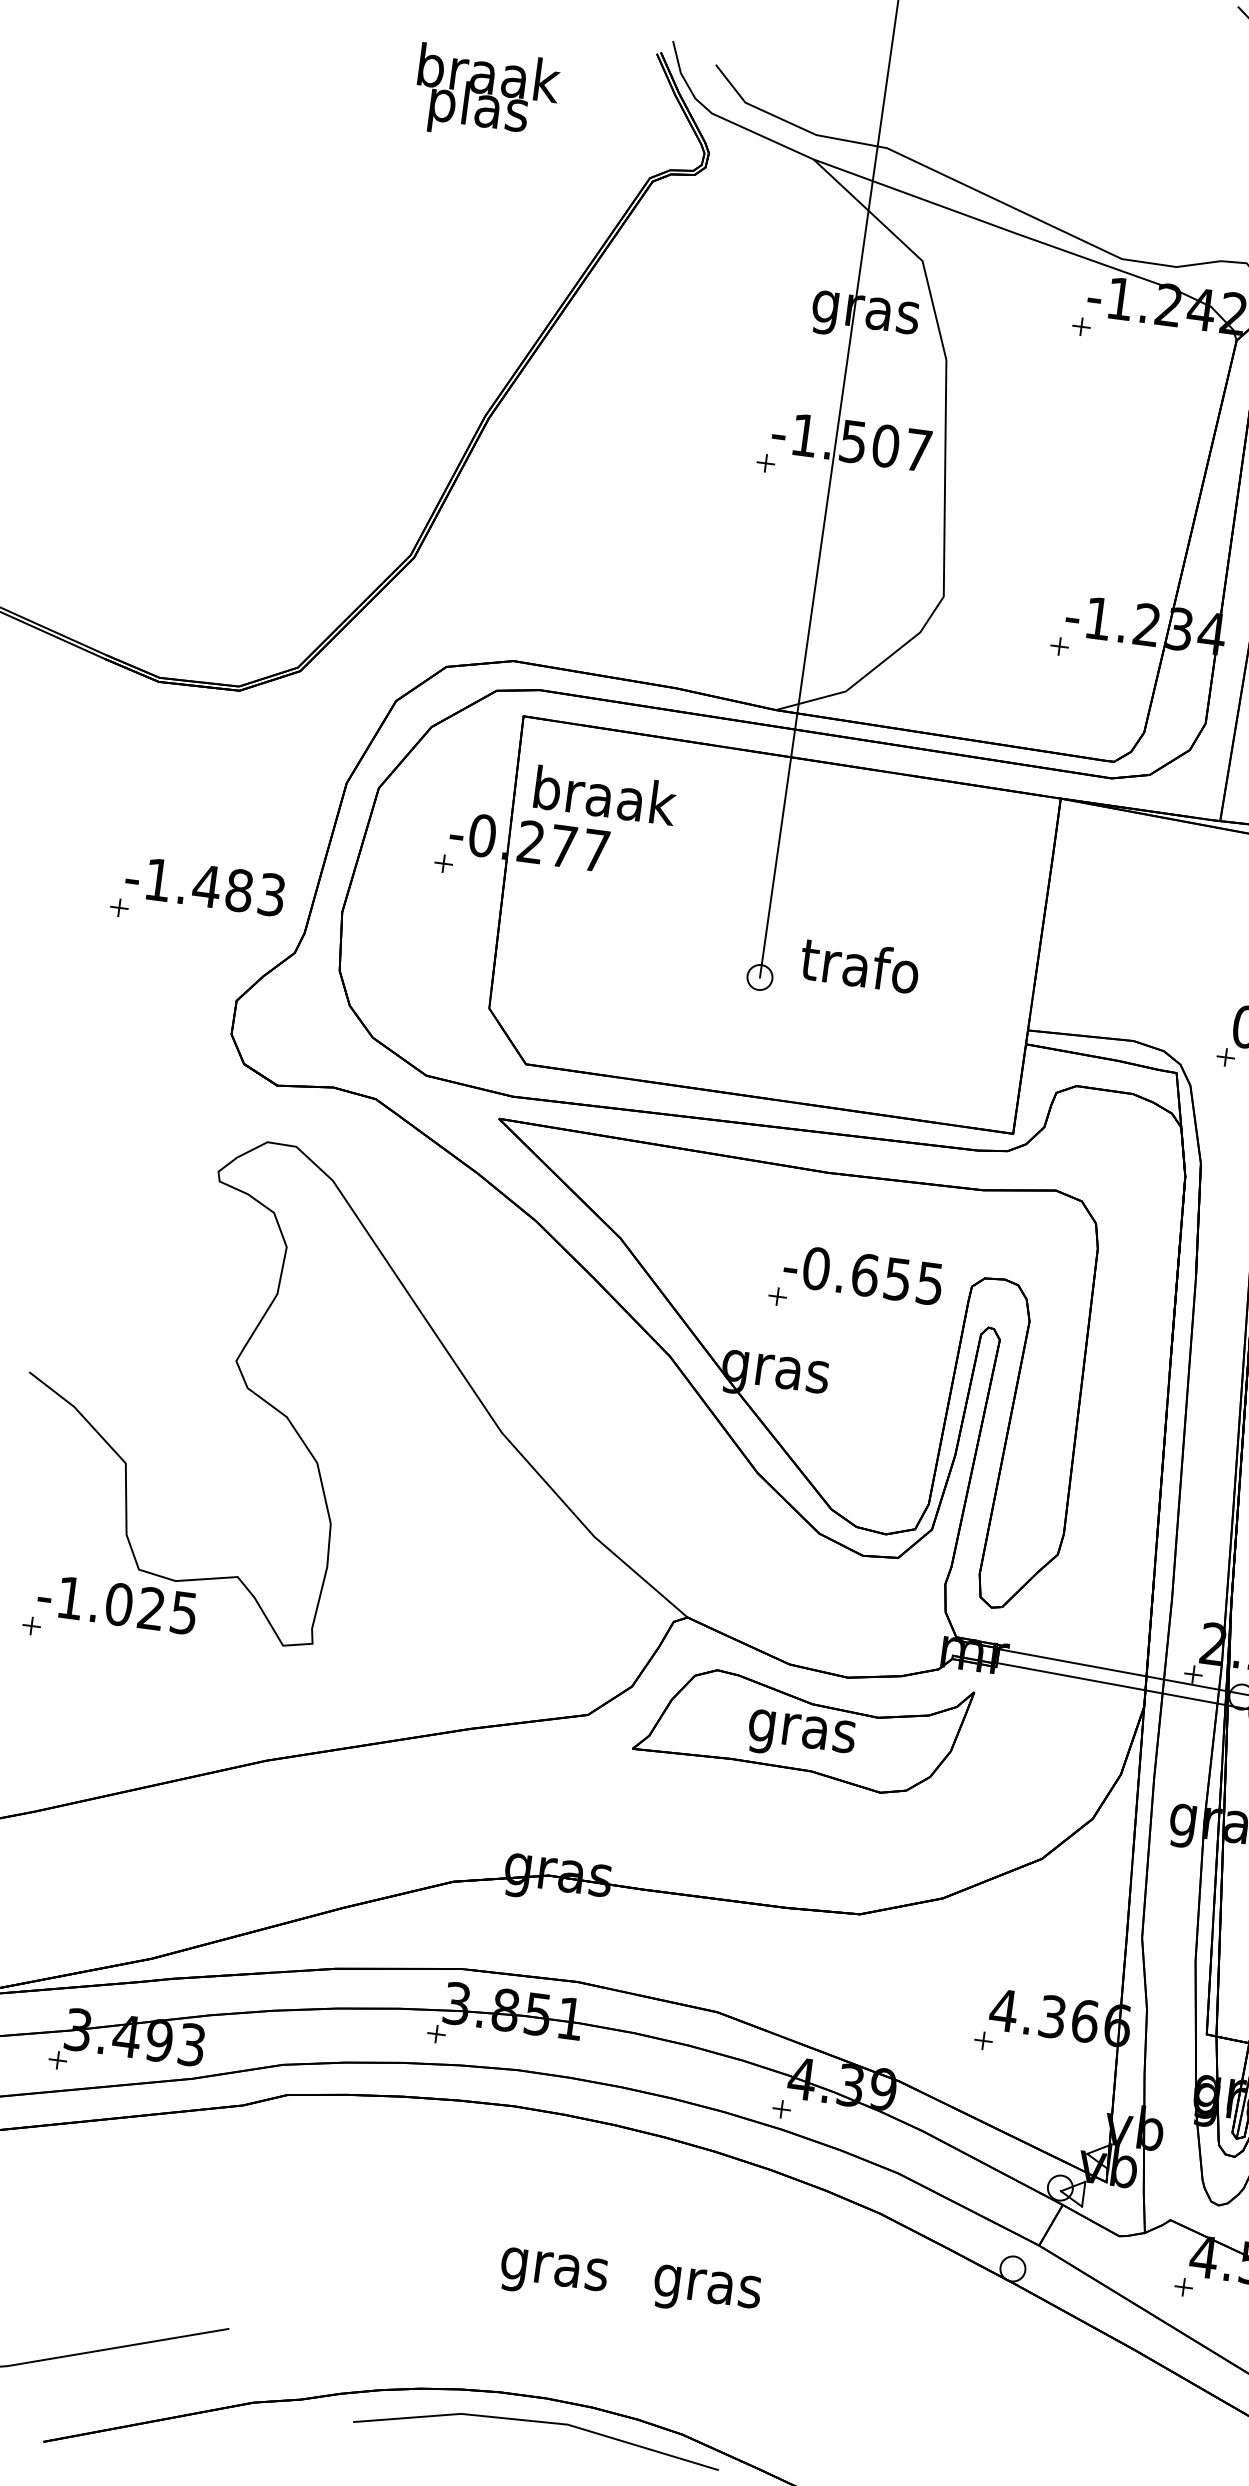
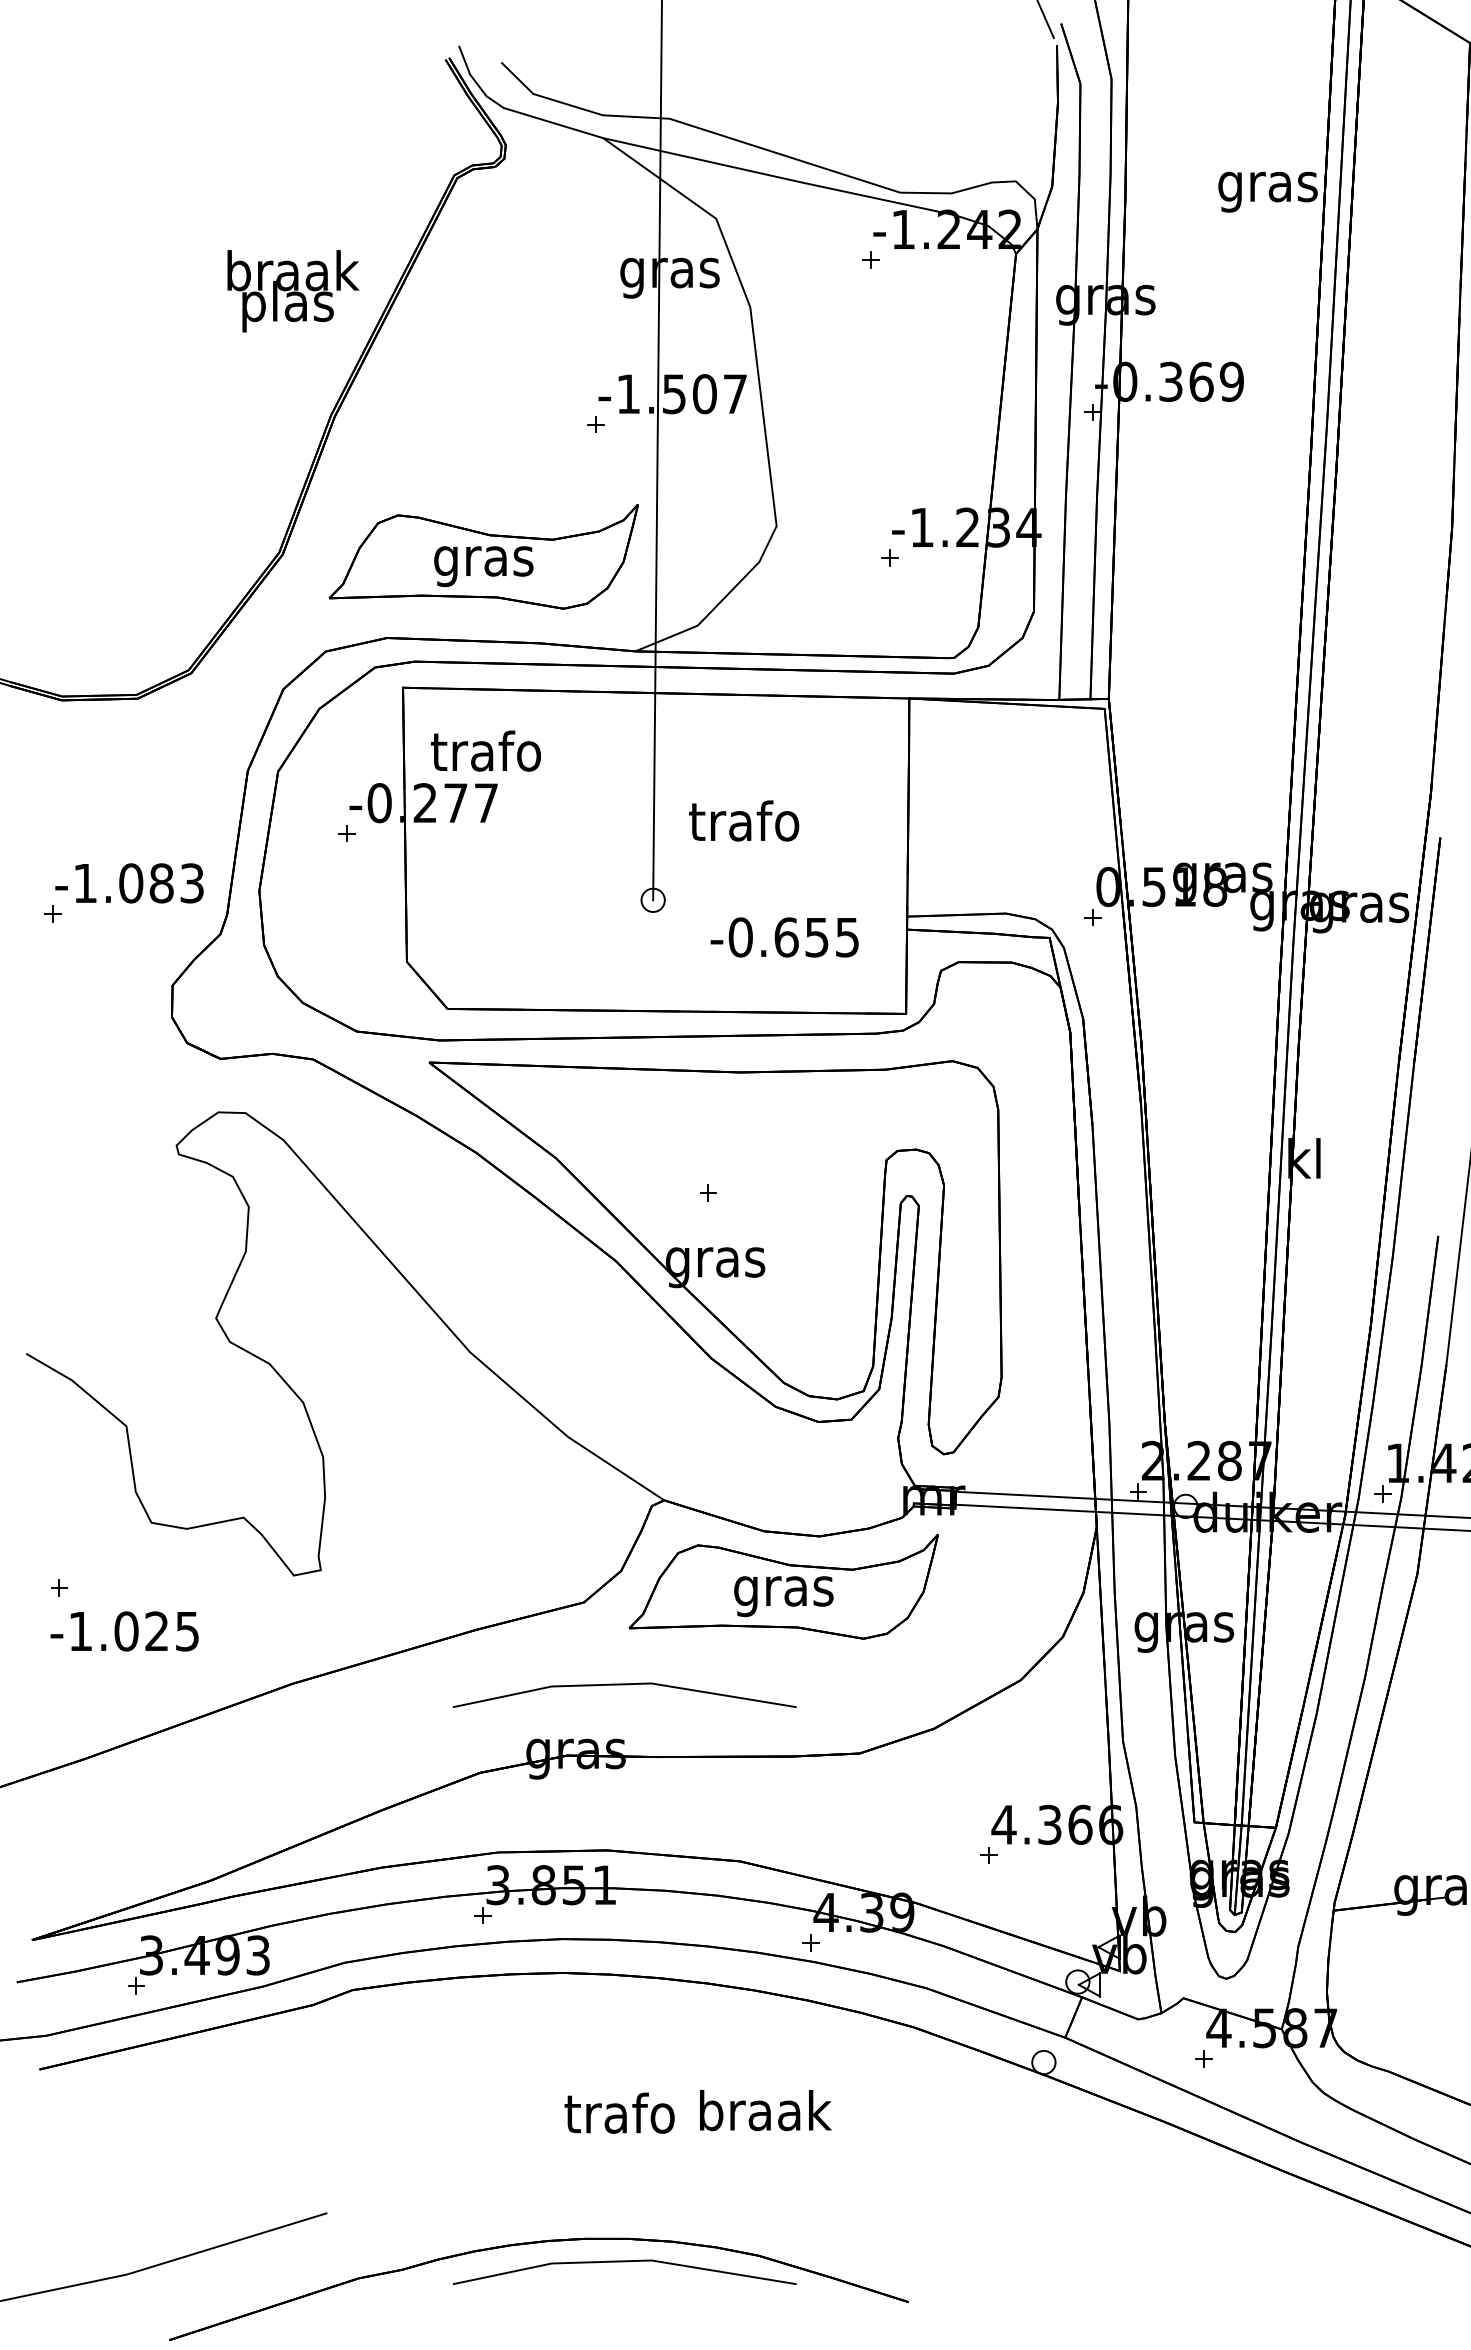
text: (486, 95) -> (293, 291), moved
part: (627, 587) -> (483, 556), added
text: (605, 795) -> (488, 750), braak -> trafo
text: (206, 886) -> (130, 883), -1.483 -> -1.083
text: (860, 964) -> (744, 820), moved
text: (862, 1274) -> (784, 937), moved
text: (117, 1604) -> (124, 1631), moved
line: (619, 1809) -> (624, 1685), added
text: (553, 2269) -> (619, 2118), gras -> trafo
text: (709, 2286) -> (765, 2115), gras -> braak

